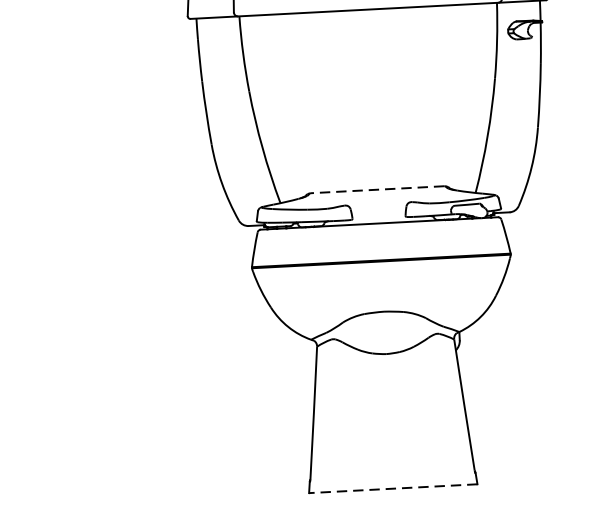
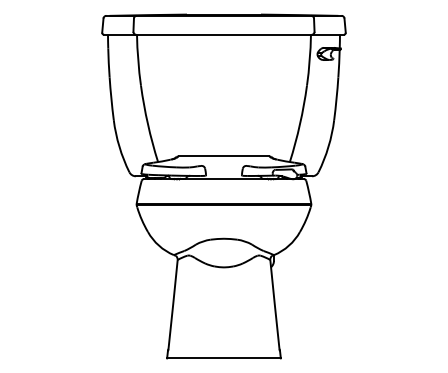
line: (376, 189) -> (223, 156), dashed -> solid
line: (394, 488) -> (224, 358), dashed -> solid

